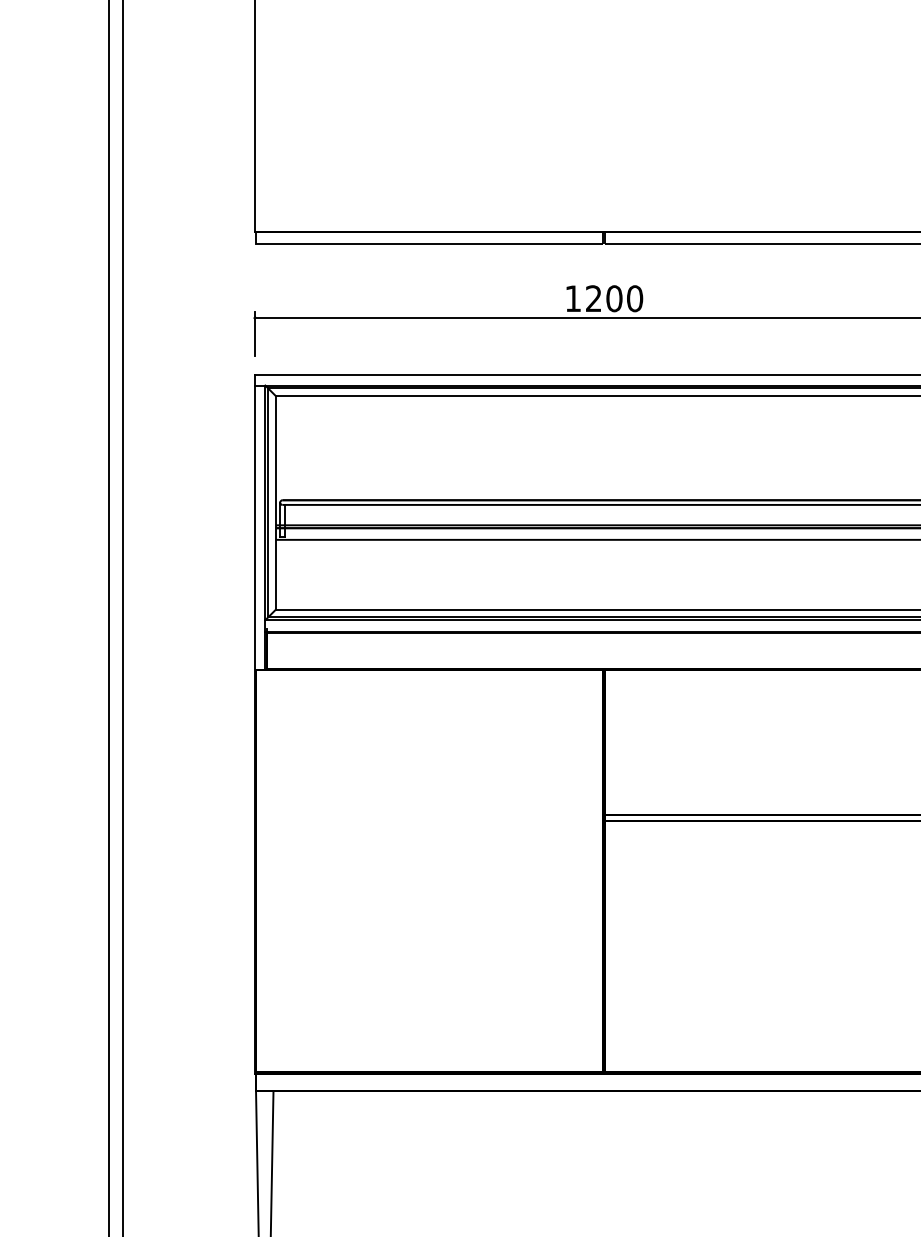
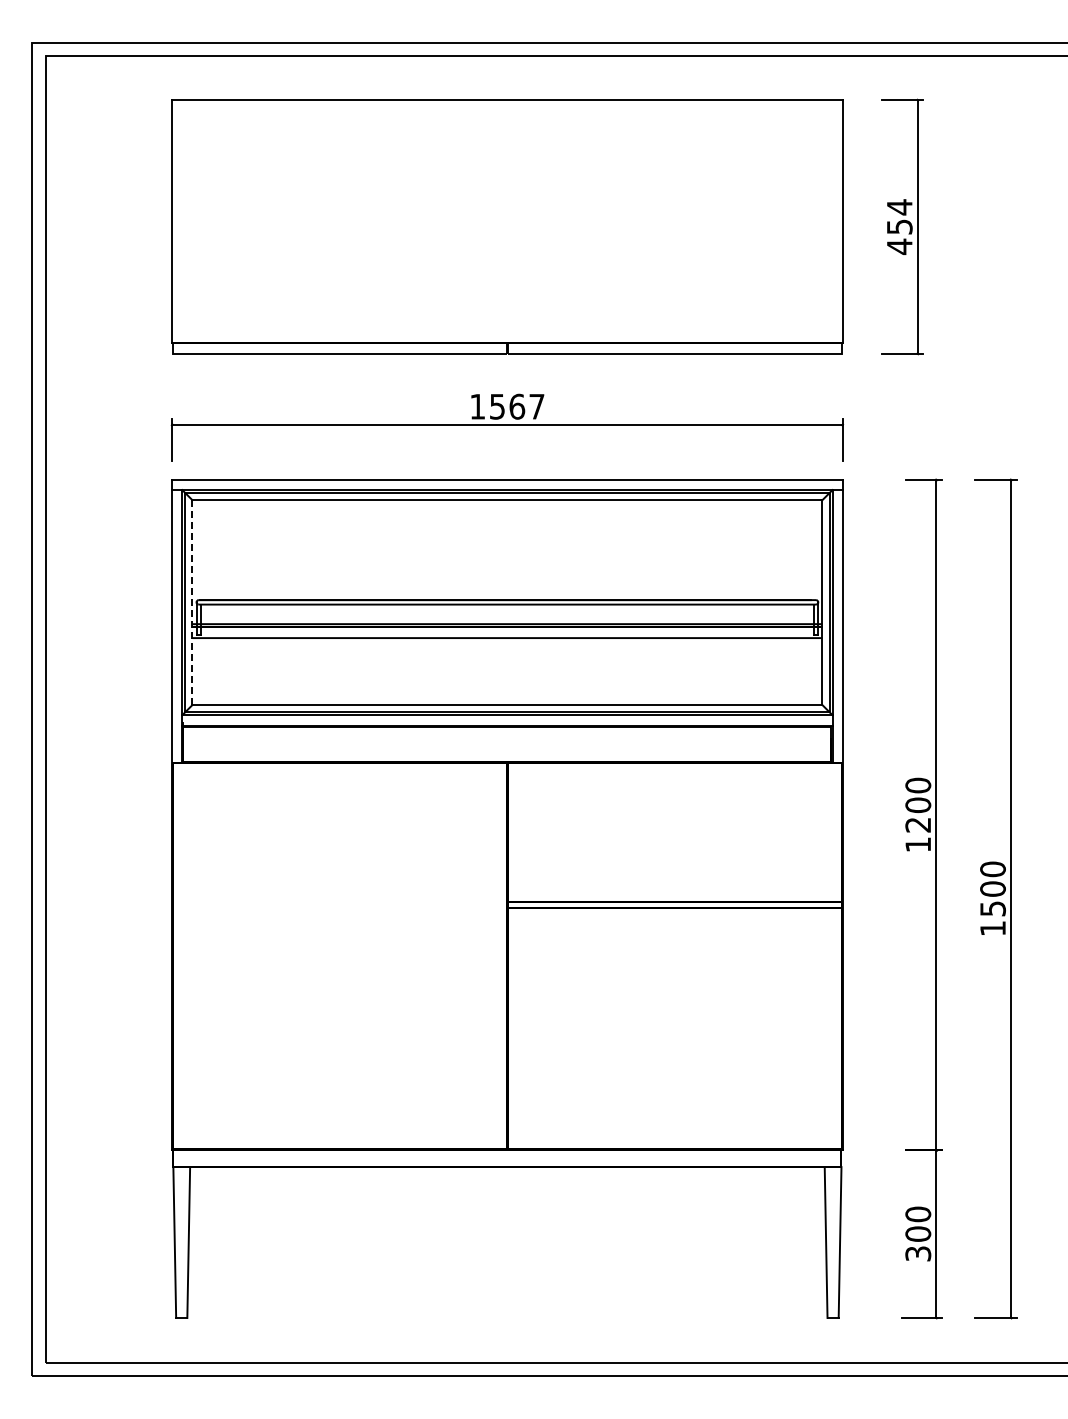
text: (614, 298) -> (517, 406), 1200 -> 1567
line: (275, 502) -> (192, 602), solid -> dashed

